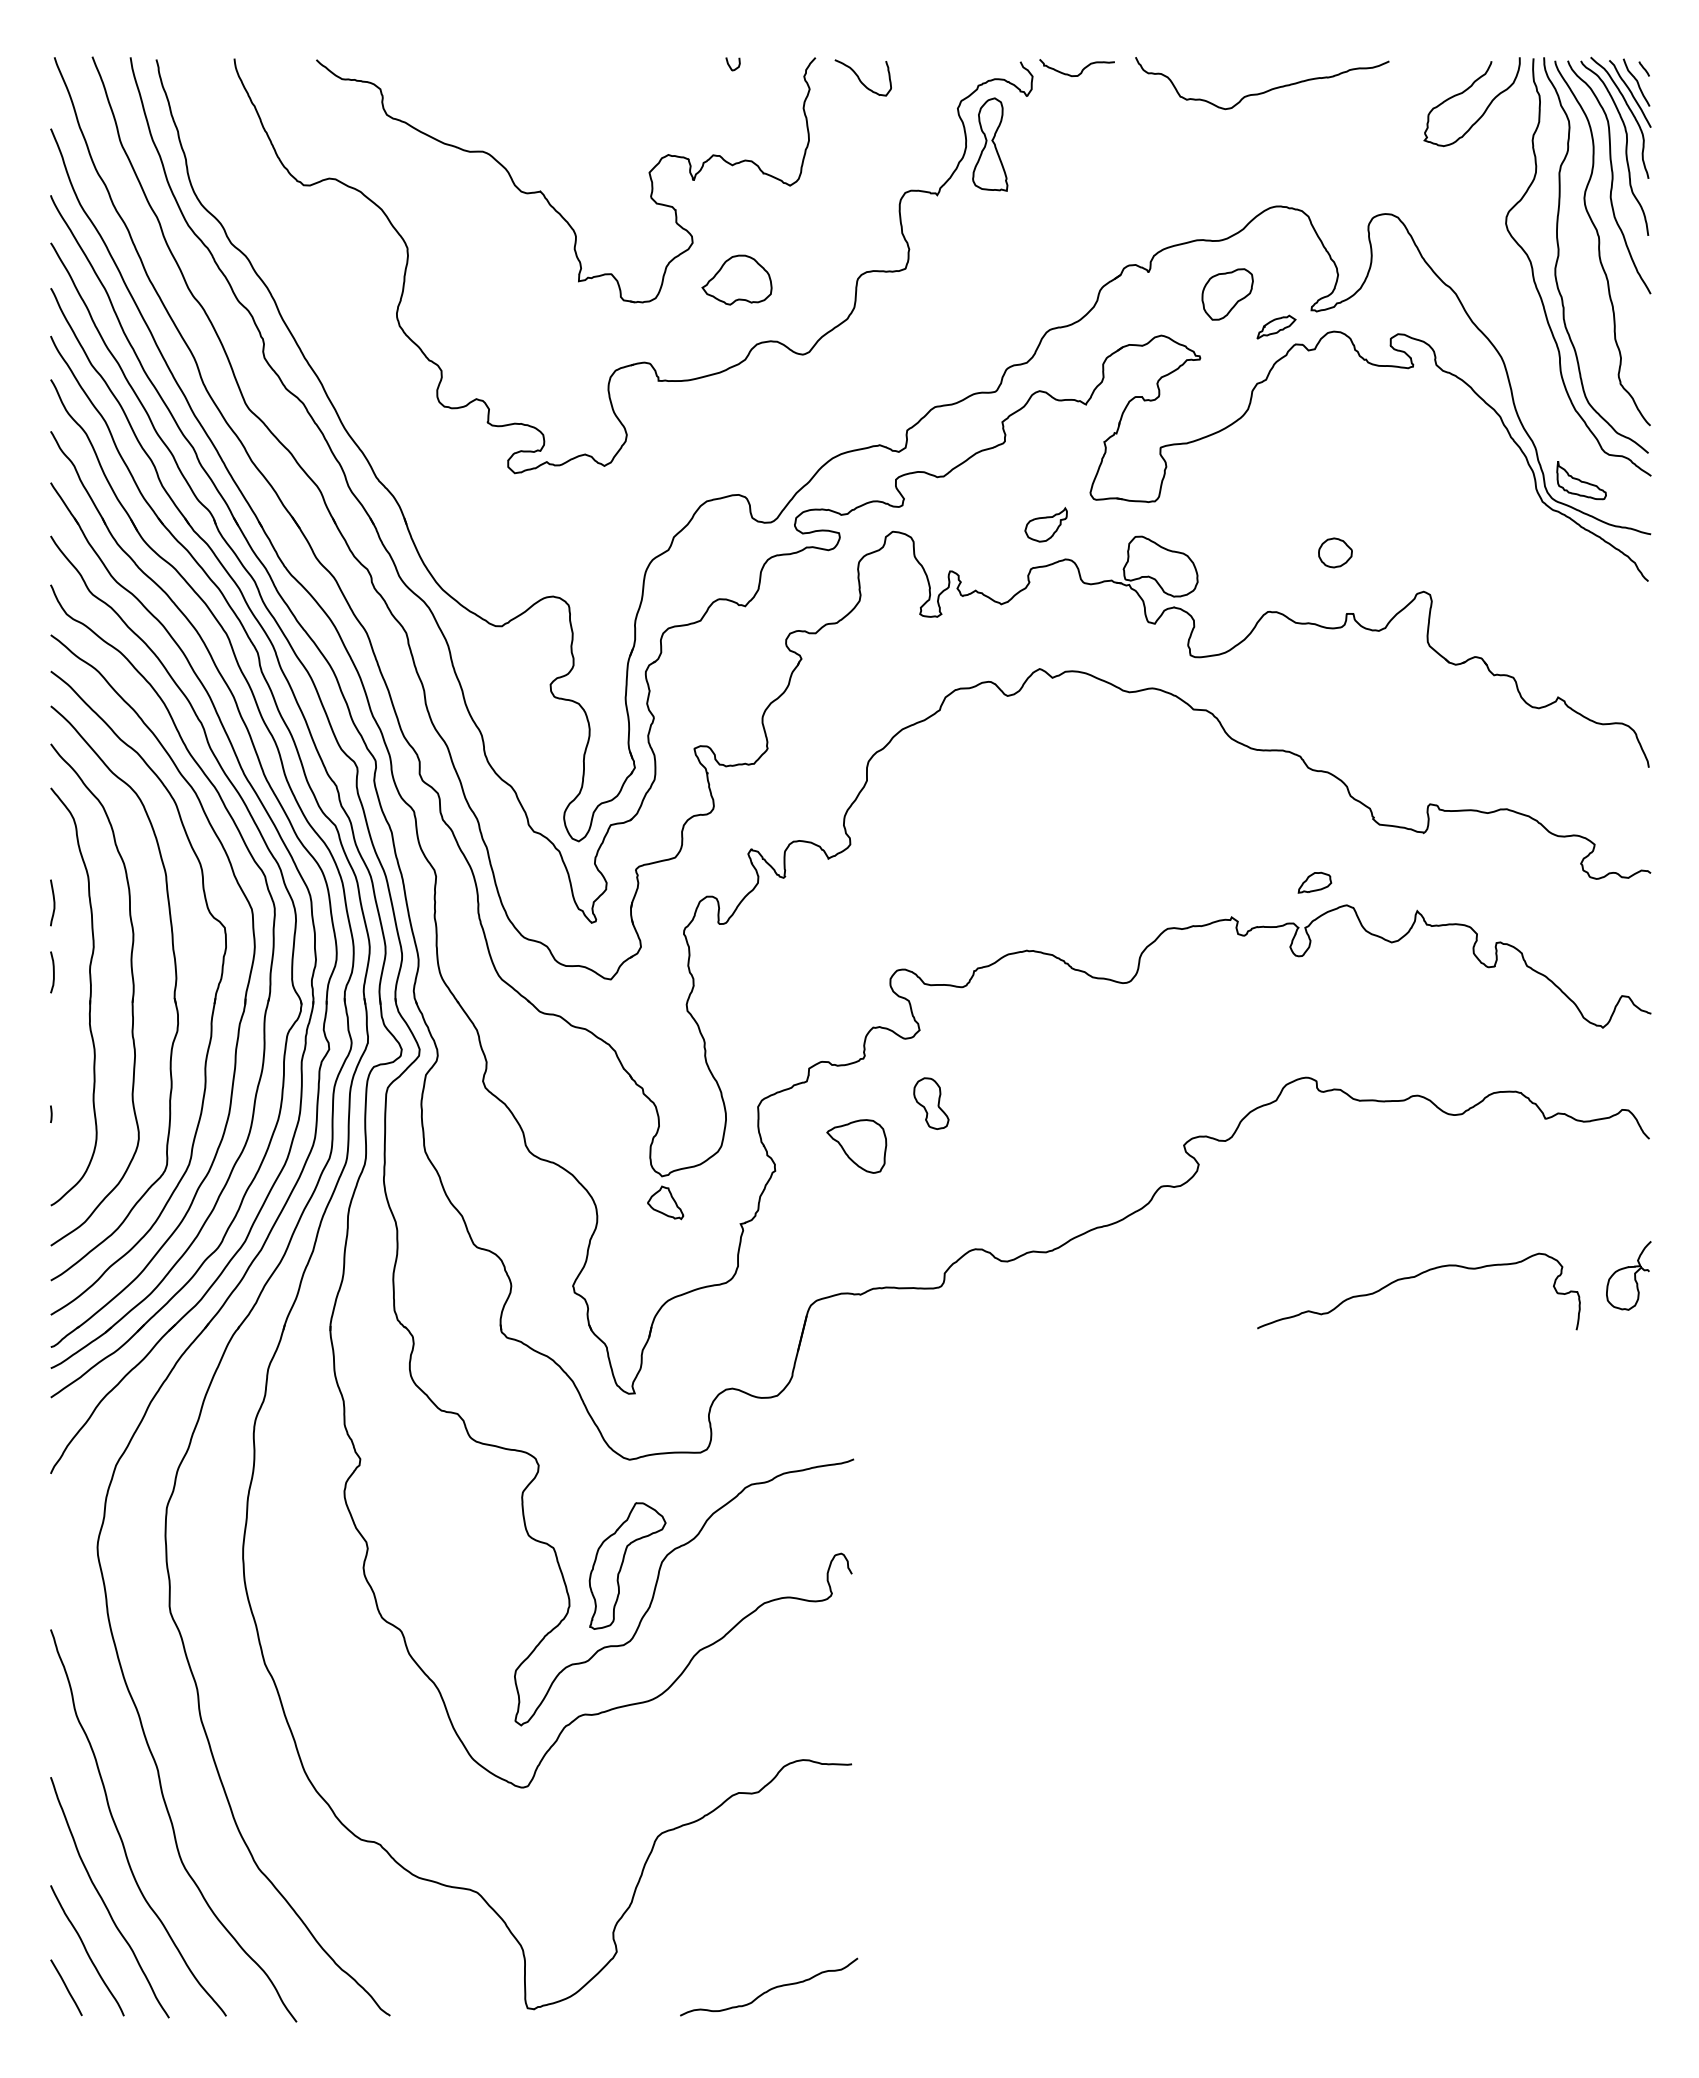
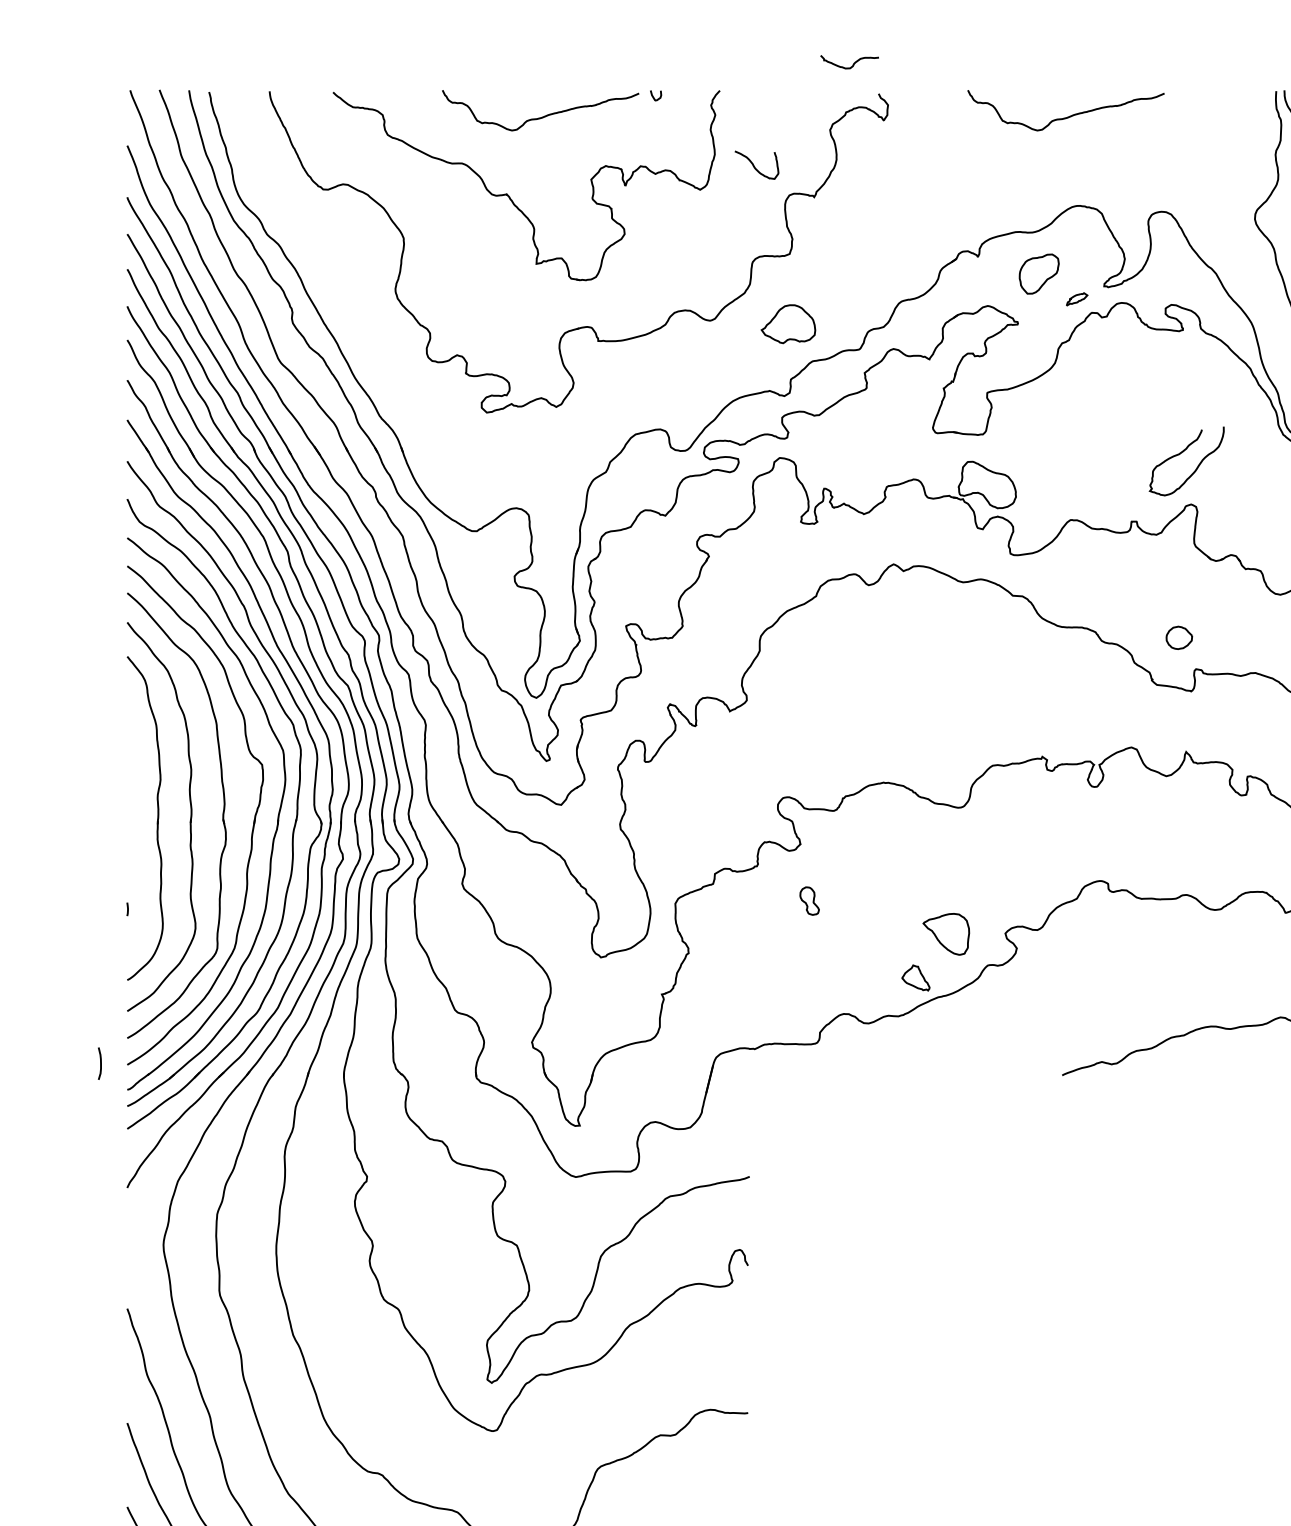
curve: (1081, 70) -> (853, 64), moved
curve: (860, 79) -> (754, 166), moved
curve: (588, 90) -> (543, 116), added
curve: (1463, 93) -> (1180, 454), moved
part: (990, 144) -> (855, 157), removed
part: (736, 279) -> (788, 323), moved
part: (1276, 326) -> (1077, 298), size x0.7
part: (1045, 524) -> (898, 452), removed
part: (1335, 552) -> (1179, 637), moved
part: (1314, 882) -> (1106, 729), removed
curve: (53, 902) -> (129, 745), removed
curve: (53, 972) -> (100, 1063), moved
part: (931, 1103) -> (809, 901), size x0.7
part: (856, 1146) -> (946, 934), moved
part: (665, 1202) -> (915, 977), moved
part: (627, 1565) -> (574, 1259), removed

